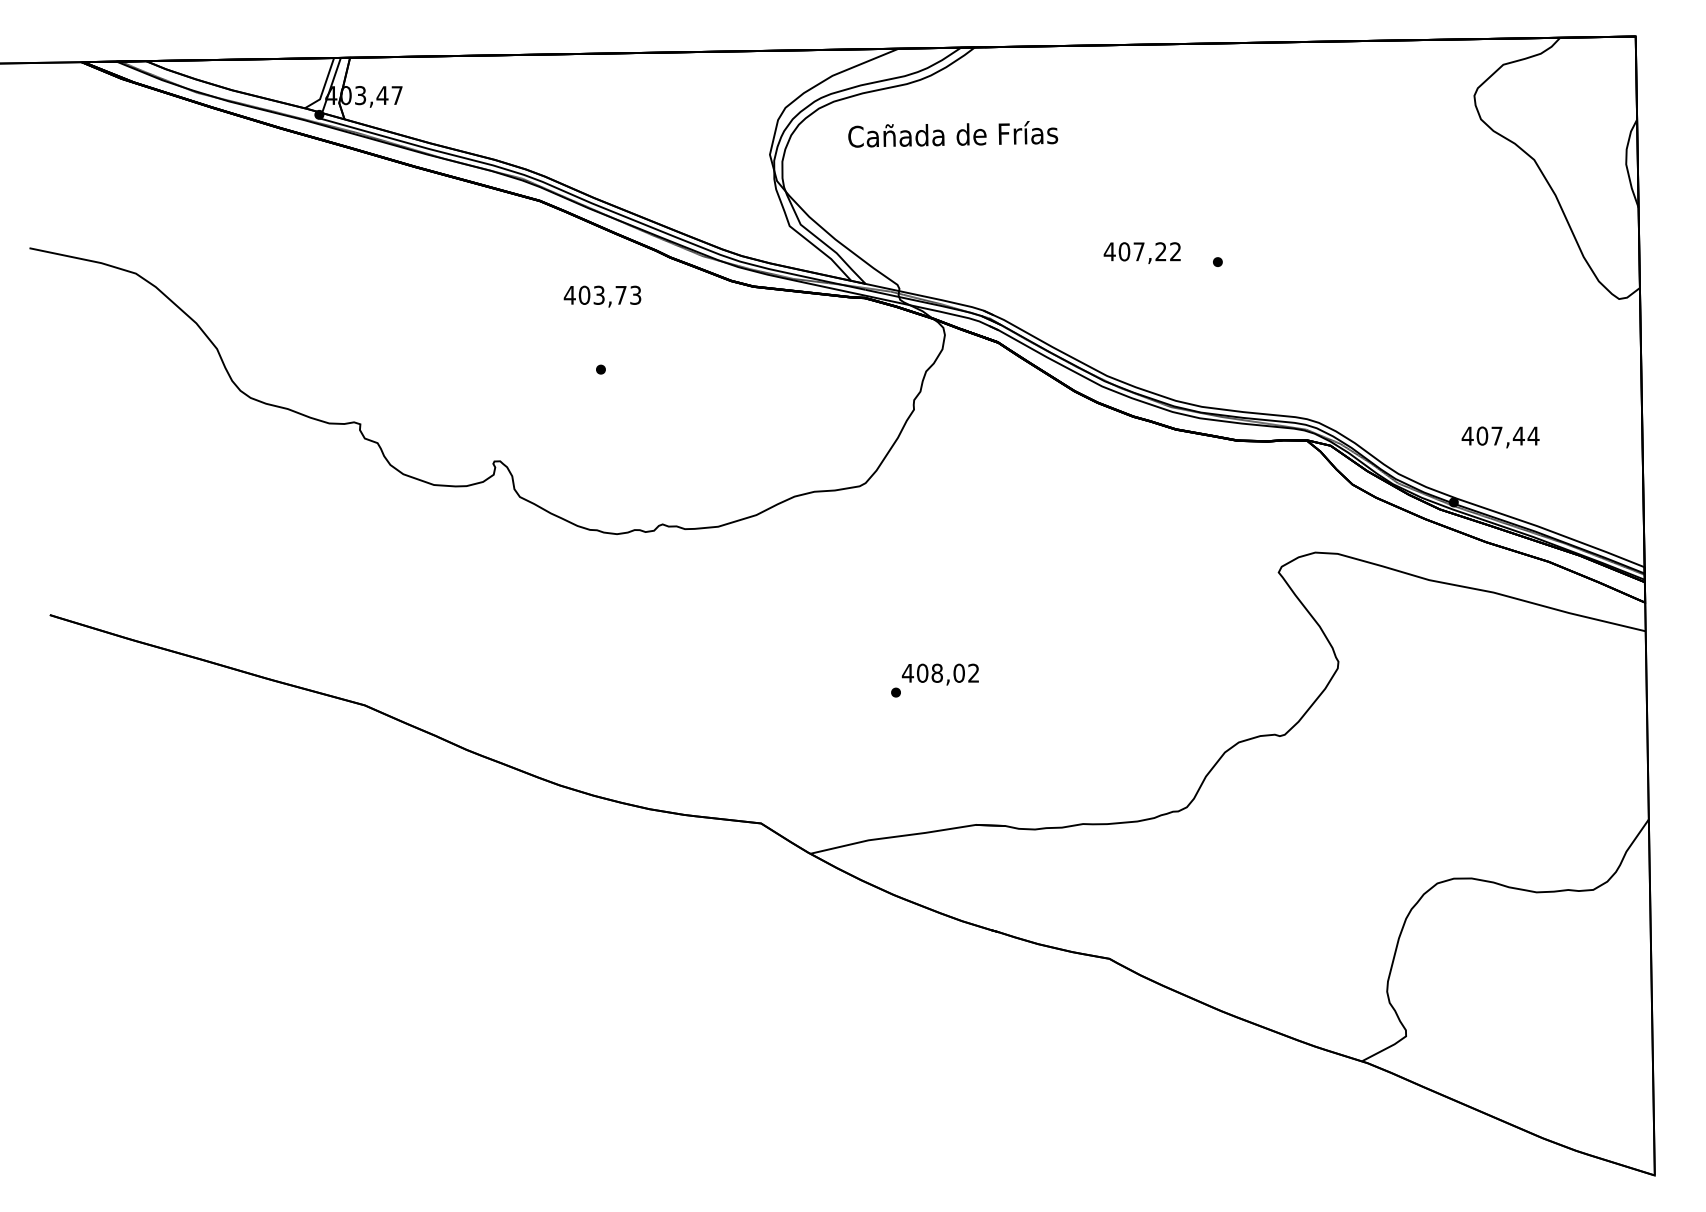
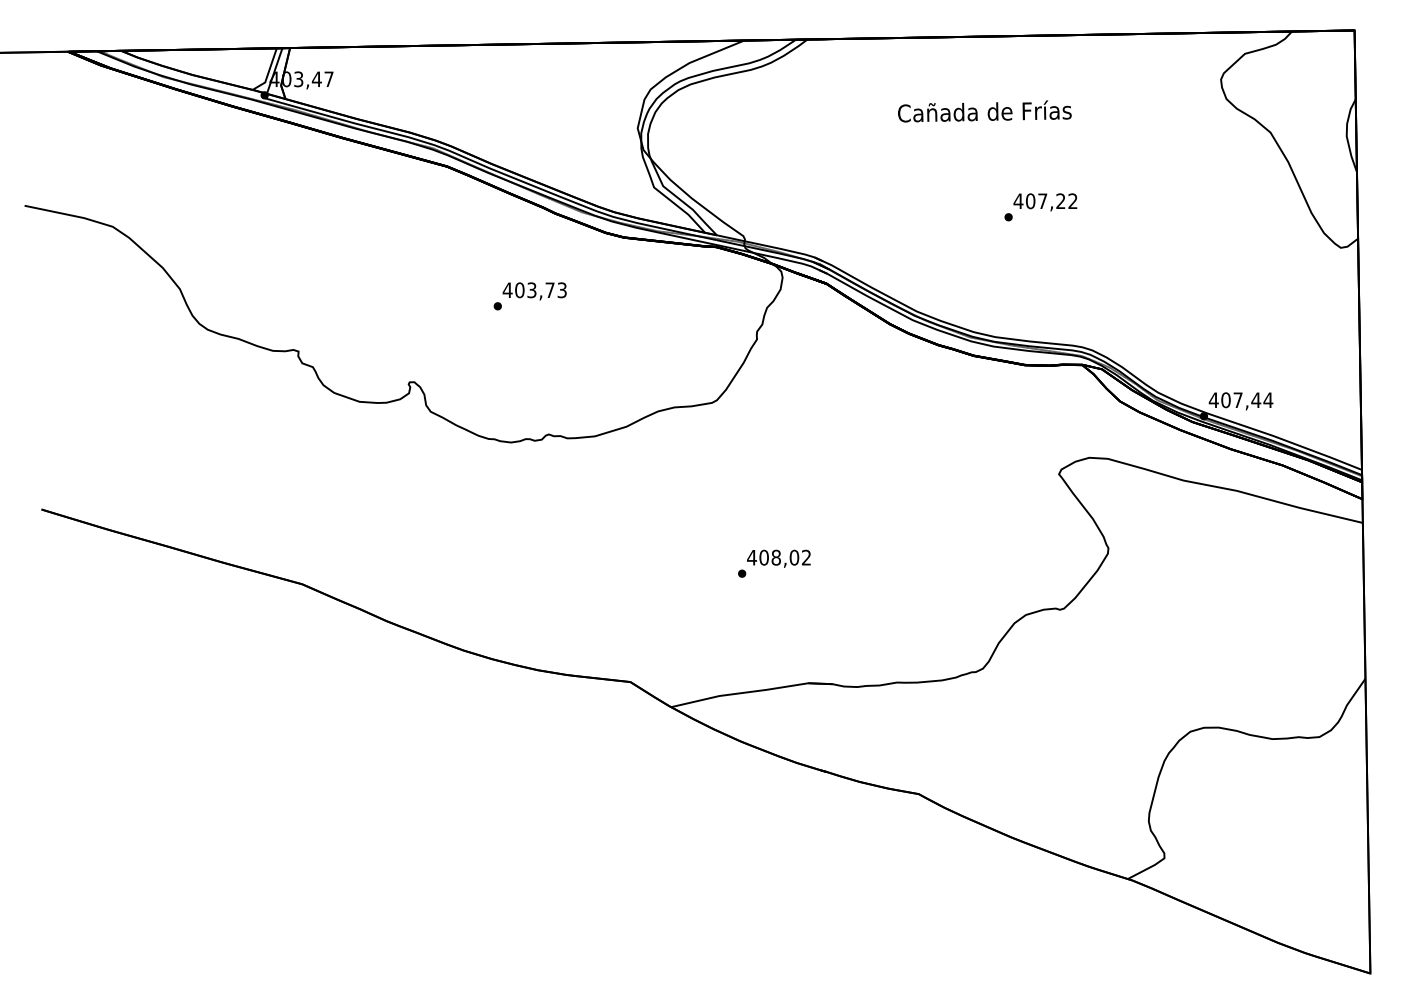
text: (953, 134) -> (985, 111), moved
text: (1141, 252) -> (1044, 201), moved
text: (602, 296) -> (534, 291), moved
text: (1500, 437) -> (1240, 401), moved

